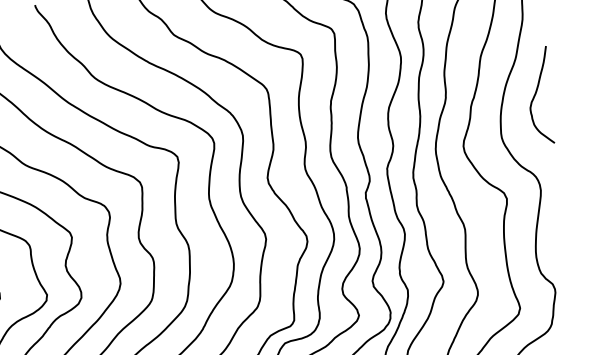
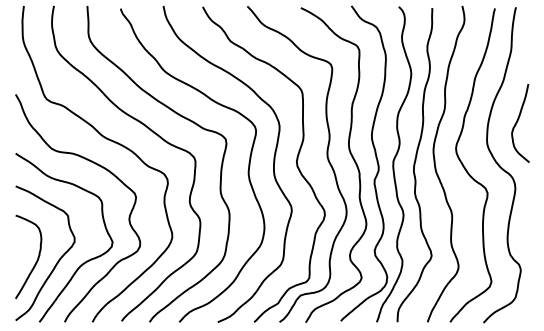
curve: (537, 93) -> (518, 121), moved

